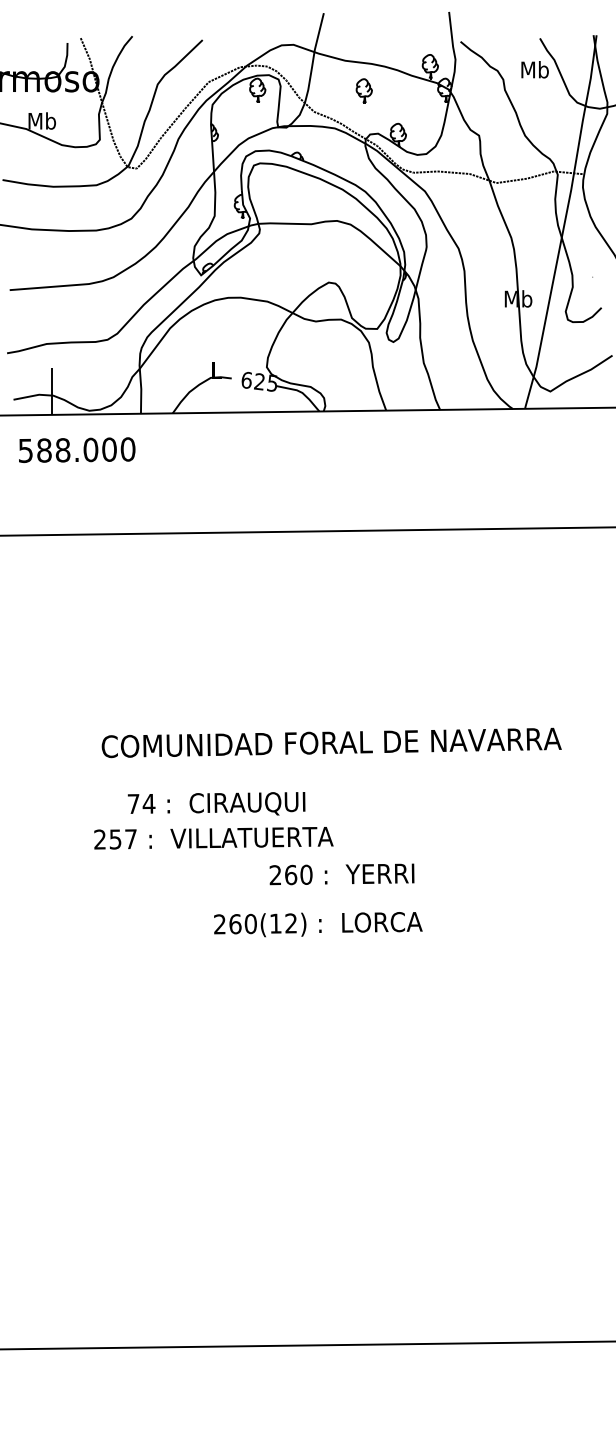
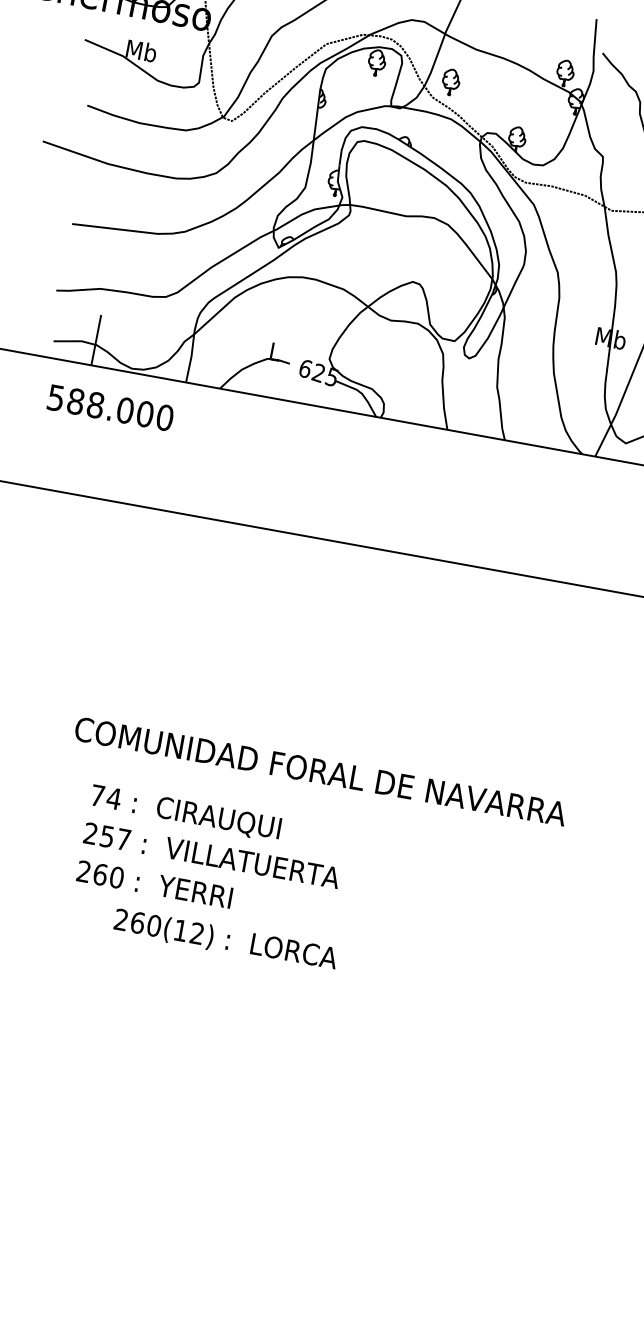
part: (363, 90) -> (450, 81), moved
text: (213, 838) -> (211, 855), moved
text: (341, 874) -> (154, 884), moved
text: (318, 924) -> (226, 940), moved

